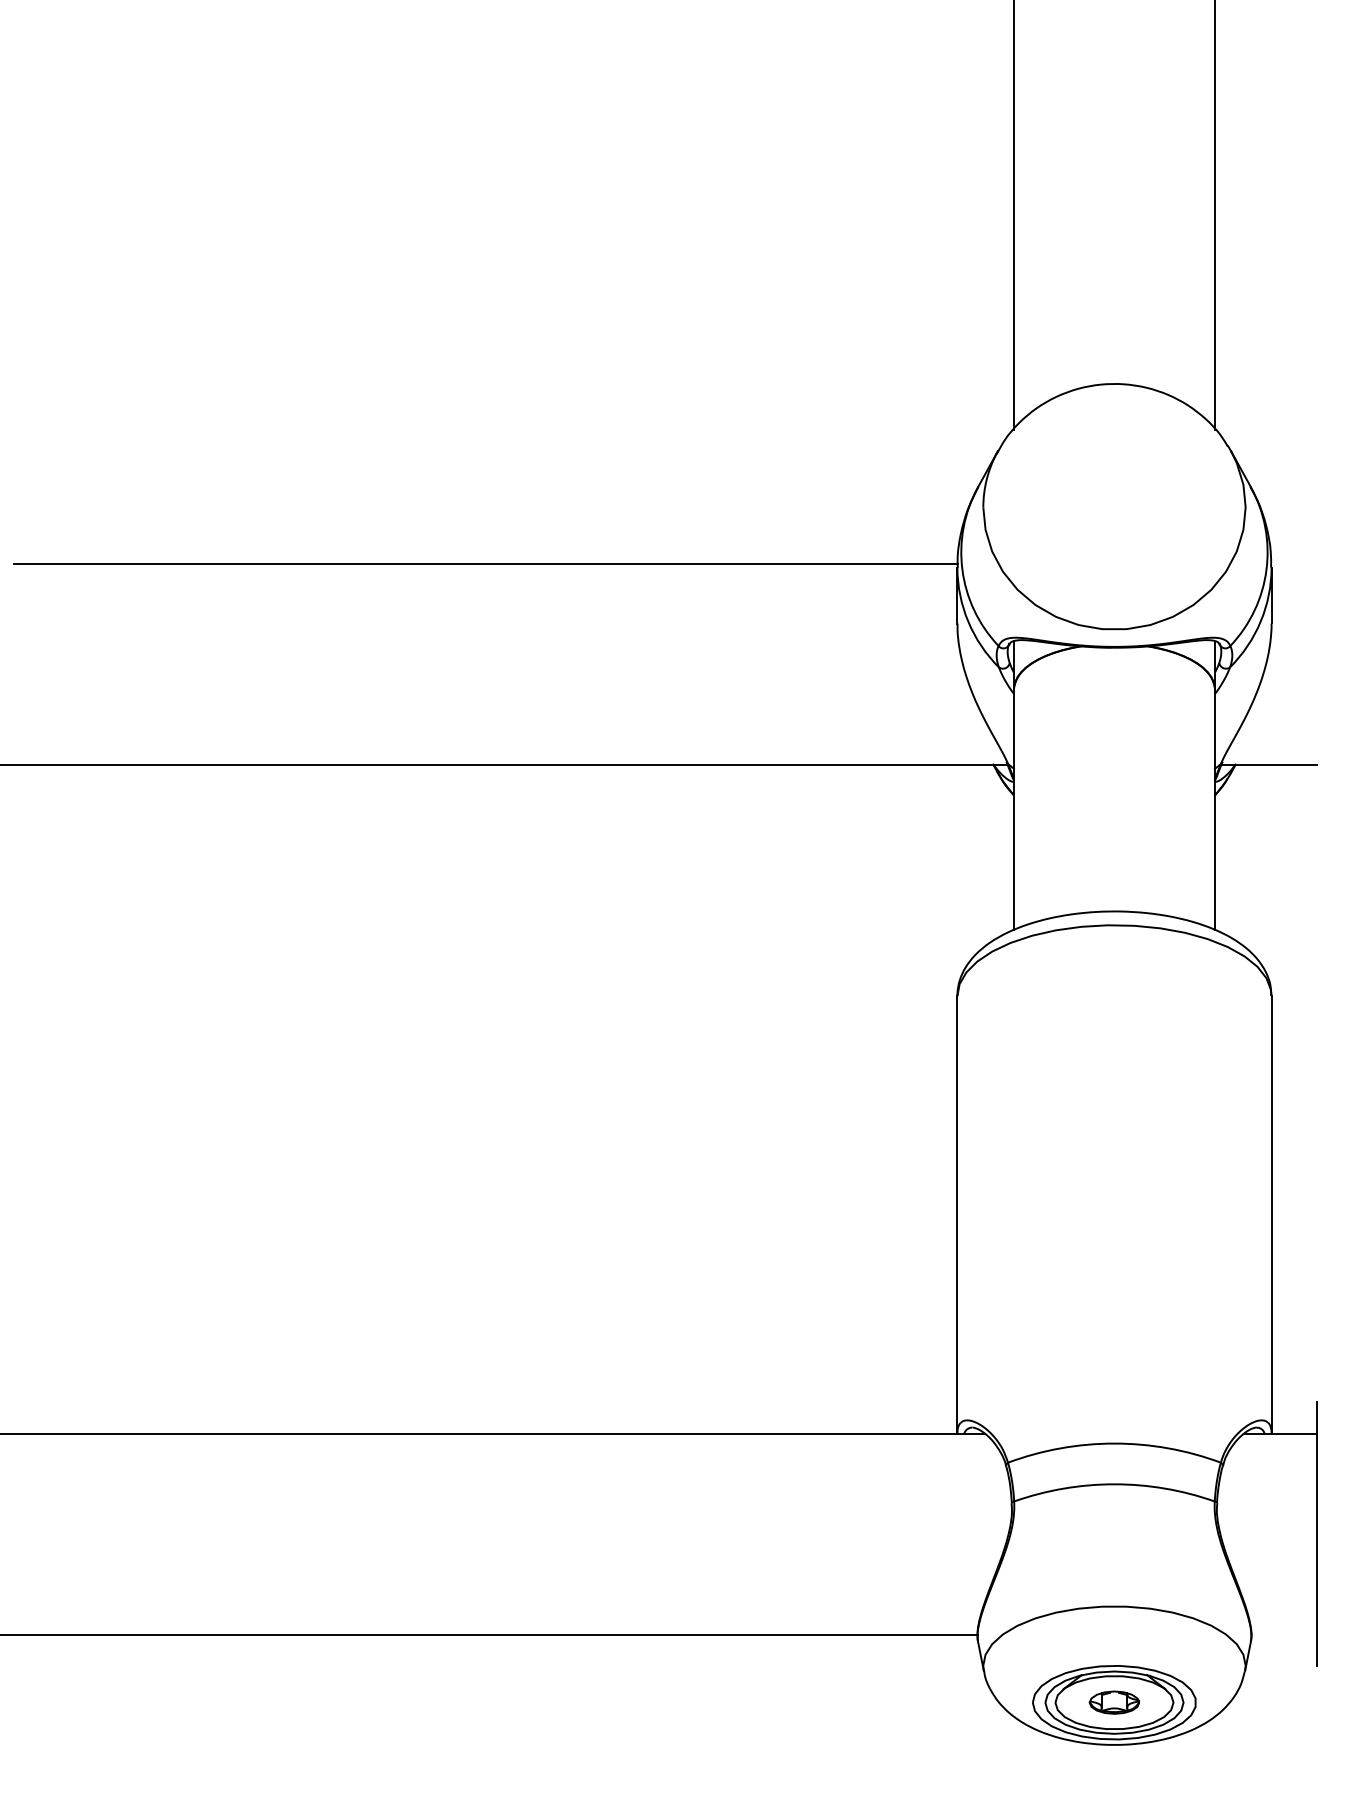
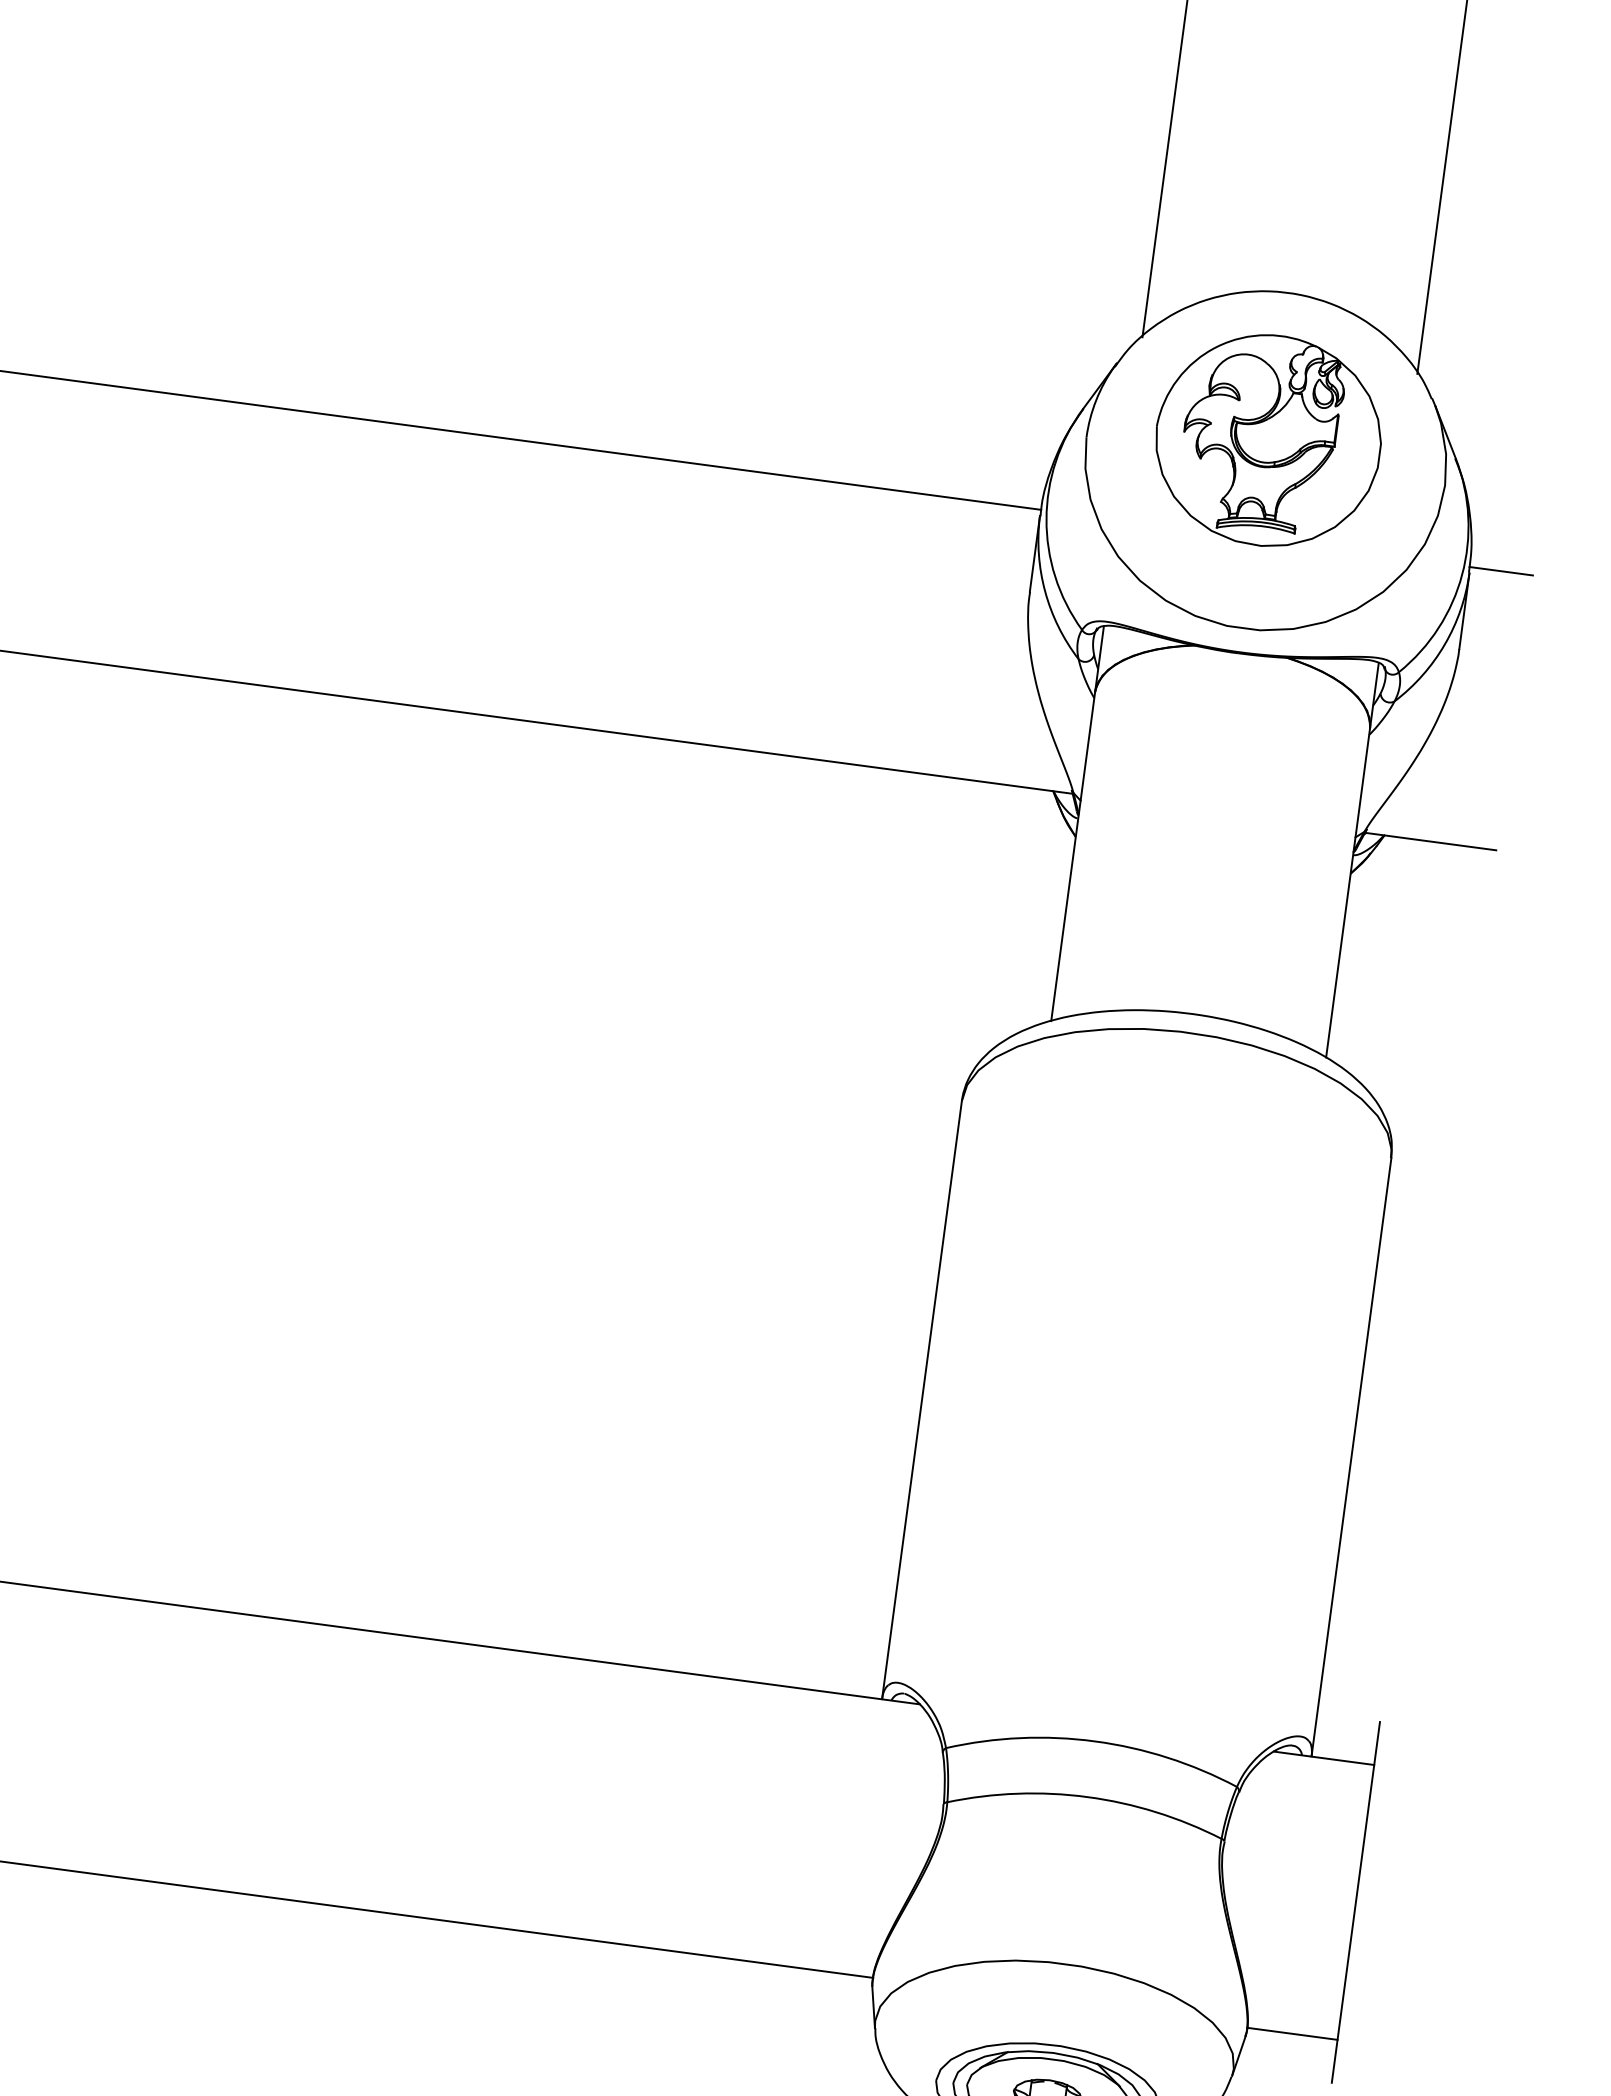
part: (1114, 491) -> (1268, 439), added
line: (1294, 563) -> (1501, 571), added
line: (1284, 1634) -> (1292, 2033), added

